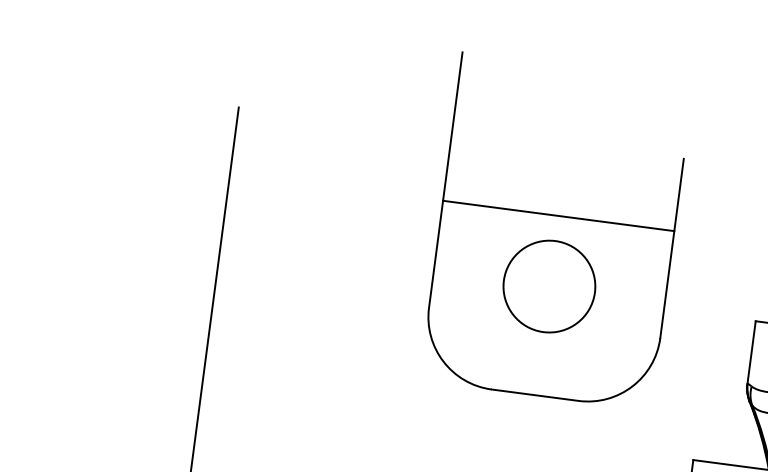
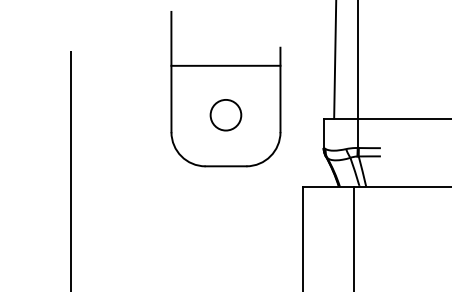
line: (557, 215) -> (225, 65), moved
circle: (548, 287) -> (225, 115), size x0.71

